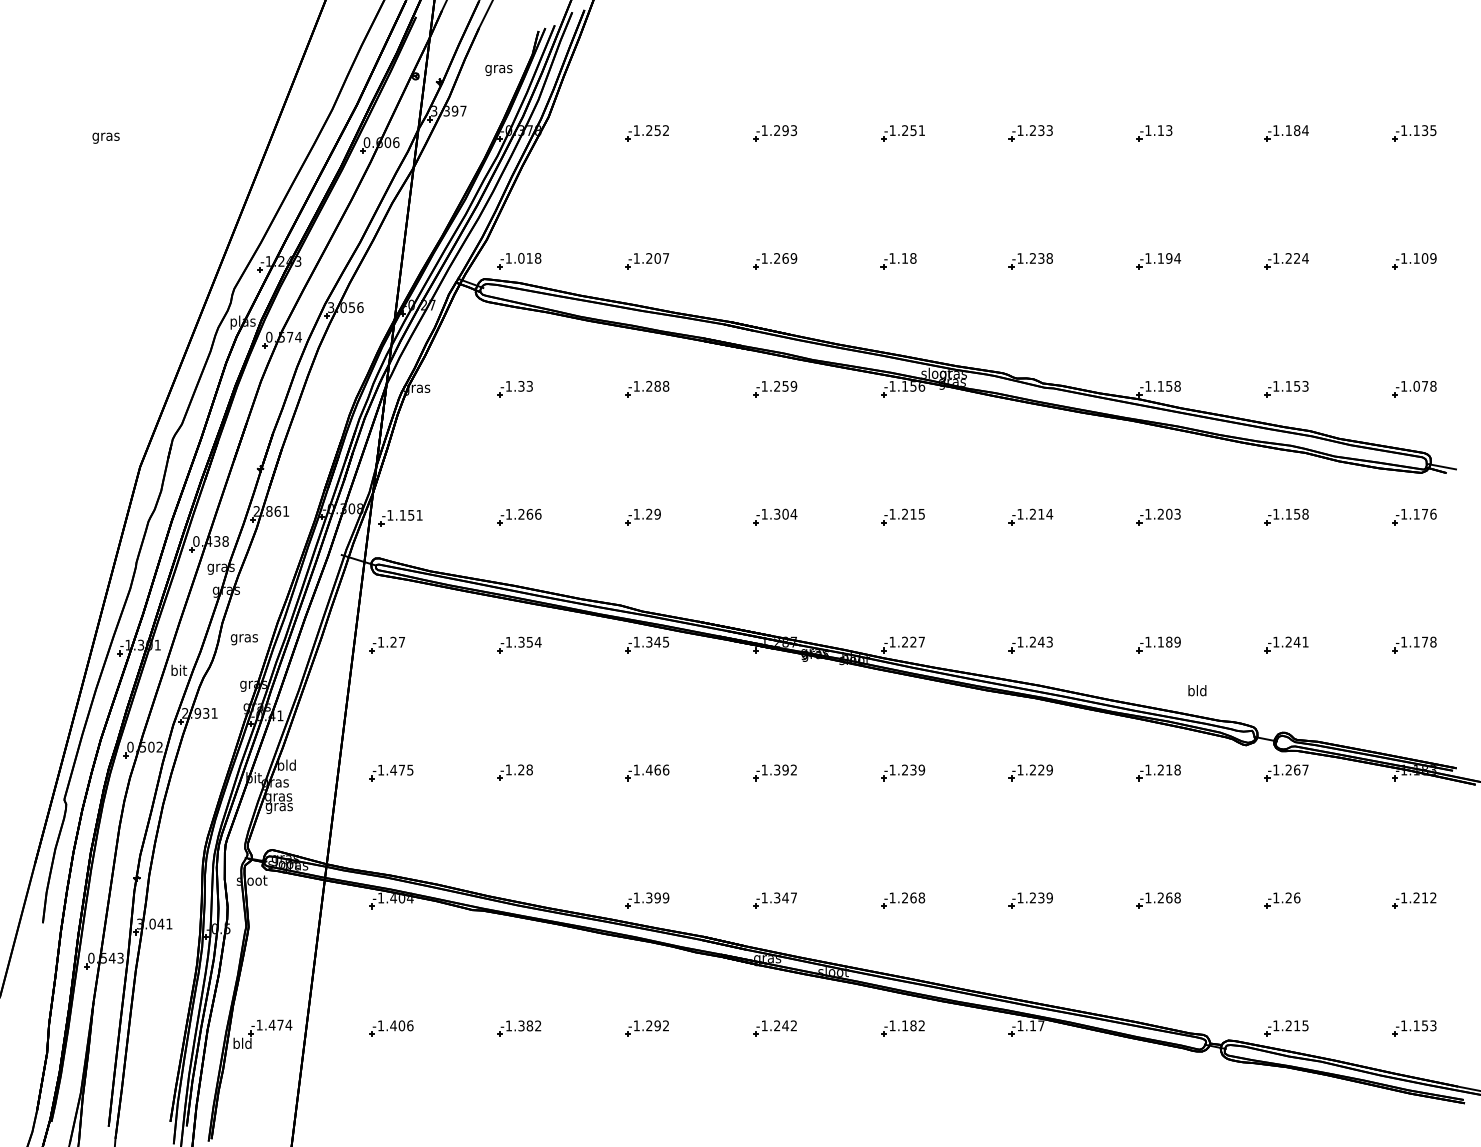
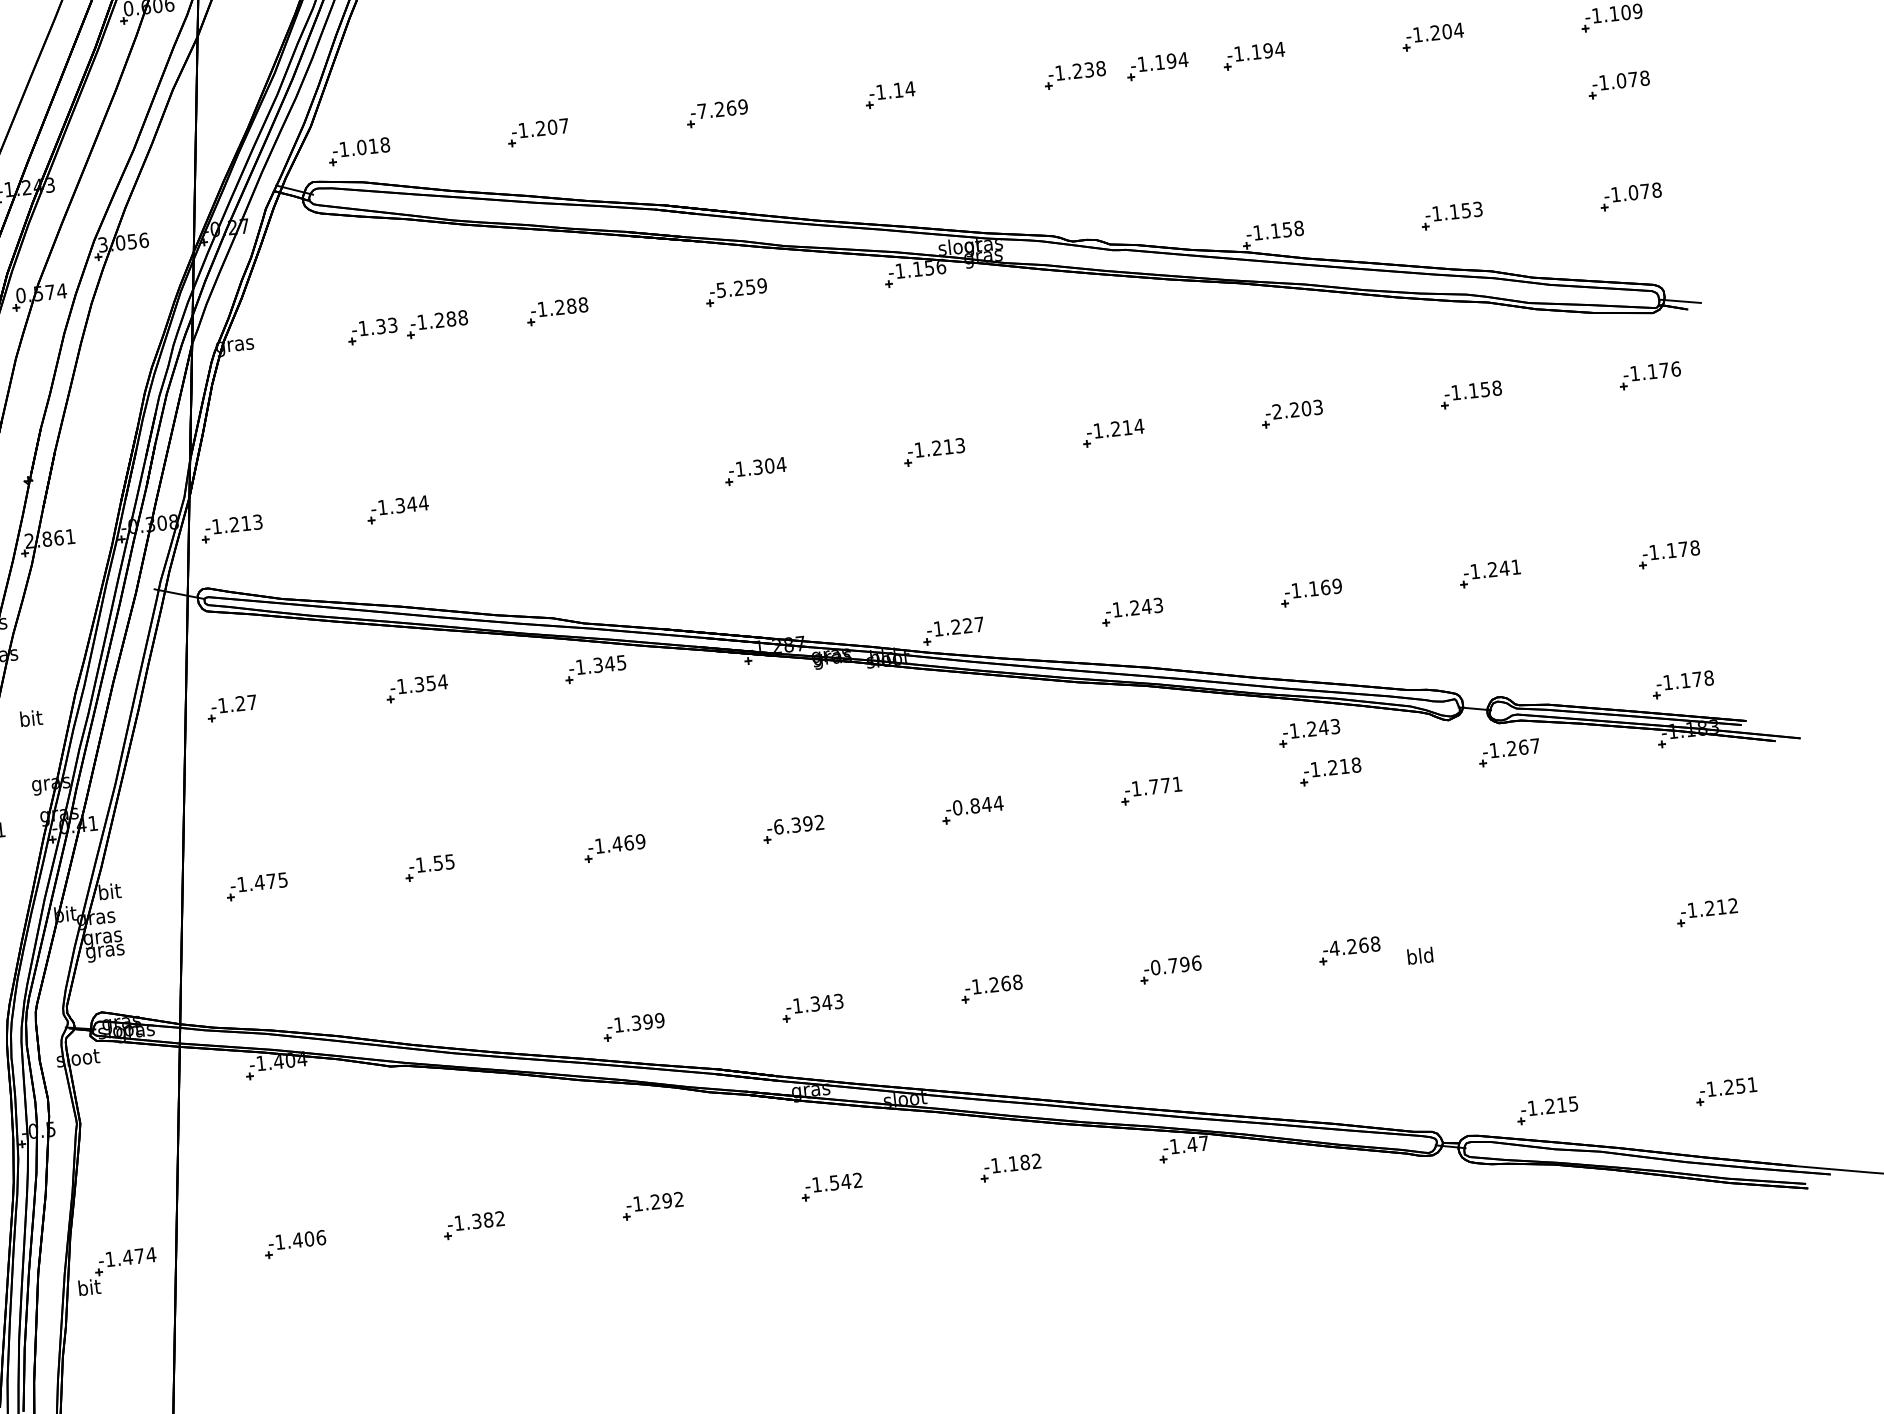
text: (764, 258) -> (701, 111), -1.269 -> -7.269
text: (912, 258) -> (909, 89), -1.18 -> -1.14
text: (1297, 258) -> (1447, 31), -1.224 -> -1.204
part: (1089, 261) -> (1157, 66), added
part: (1414, 309) -> (1618, 85), added
text: (764, 386) -> (721, 290), -1.259 -> -5.259
part: (561, 389) -> (437, 324), added
text: (529, 513) -> (411, 503), -1.266 -> -1.344
text: (921, 513) -> (959, 444), -1.215 -> -1.213
text: (1148, 513) -> (1277, 410), -1.203 -> -2.203
text: (410, 514) -> (245, 522), -1.151 -> -1.213
part: (642, 516) -> (569, 490), removed
text: (243, 638) -> (29, 720), gras -> bit
text: (1169, 641) -> (1325, 586), -1.189 -> -1.169
text: (1197, 690) -> (1420, 955), moved
part: (1414, 737) -> (1682, 684), added
part: (1146, 743) -> (1308, 732), added
text: (286, 764) -> (108, 890), bld -> bit
text: (525, 769) -> (444, 861), -1.28 -> -1.55
text: (665, 769) -> (639, 840), -1.466 -> -1.469
text: (764, 769) -> (778, 826), -1.392 -> -6.392
text: (907, 769) -> (978, 804), -1.239 -> -0.844
text: (1040, 769) -> (1164, 784), -1.229 -> -1.771
text: (793, 897) -> (838, 1000), -1.347 -> -1.343
text: (1035, 897) -> (1176, 964), -1.239 -> -0.796
text: (1147, 897) -> (1333, 947), -1.268 -> -4.268
part: (1282, 900) -> (1522, 932), removed
text: (777, 1025) -> (834, 1182), -1.242 -> -1.542
text: (1032, 1025) -> (1191, 1144), -1.17 -> -1.47
text: (1424, 1025) -> (1739, 1085), -1.153 -> -1.251
text: (242, 1042) -> (88, 1286), bld -> bit

